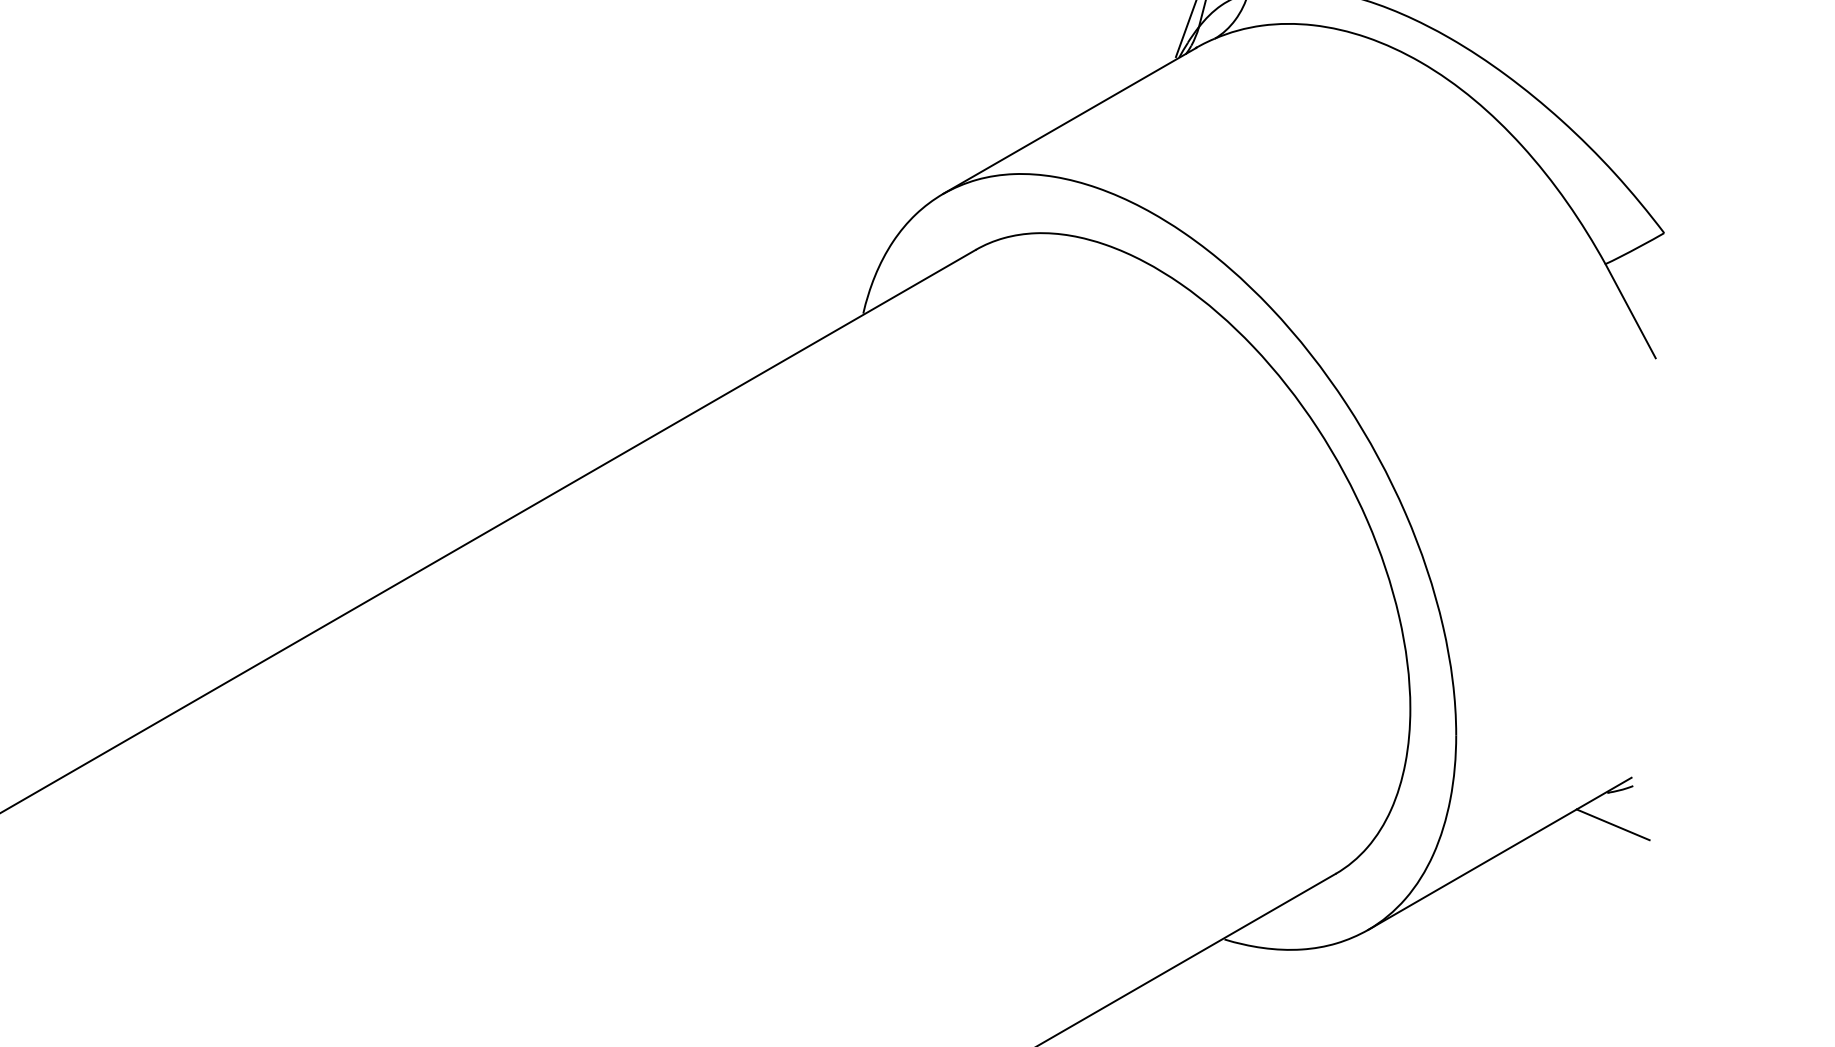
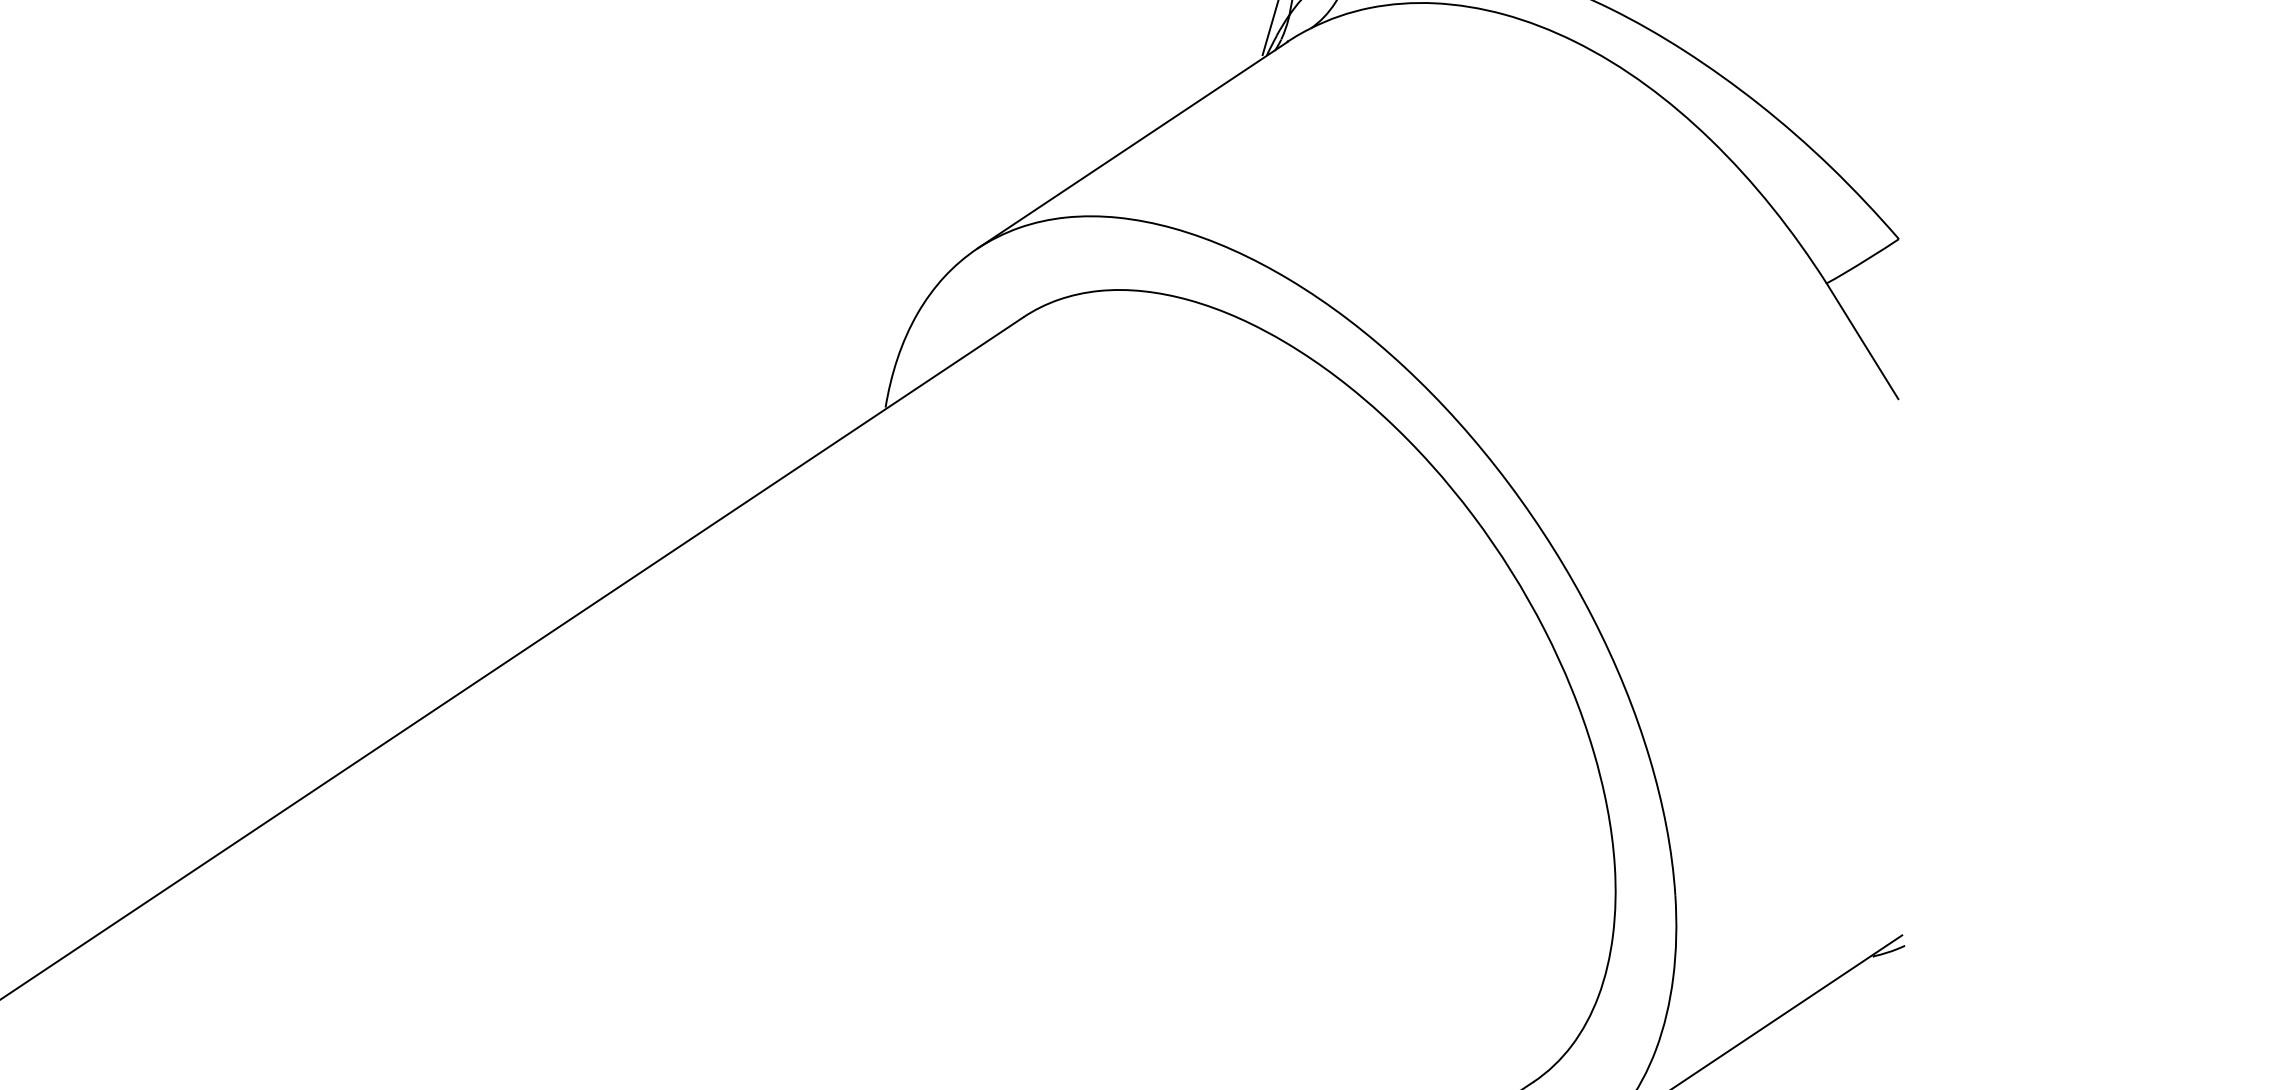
line: (1612, 824) -> (1881, 996), removed

